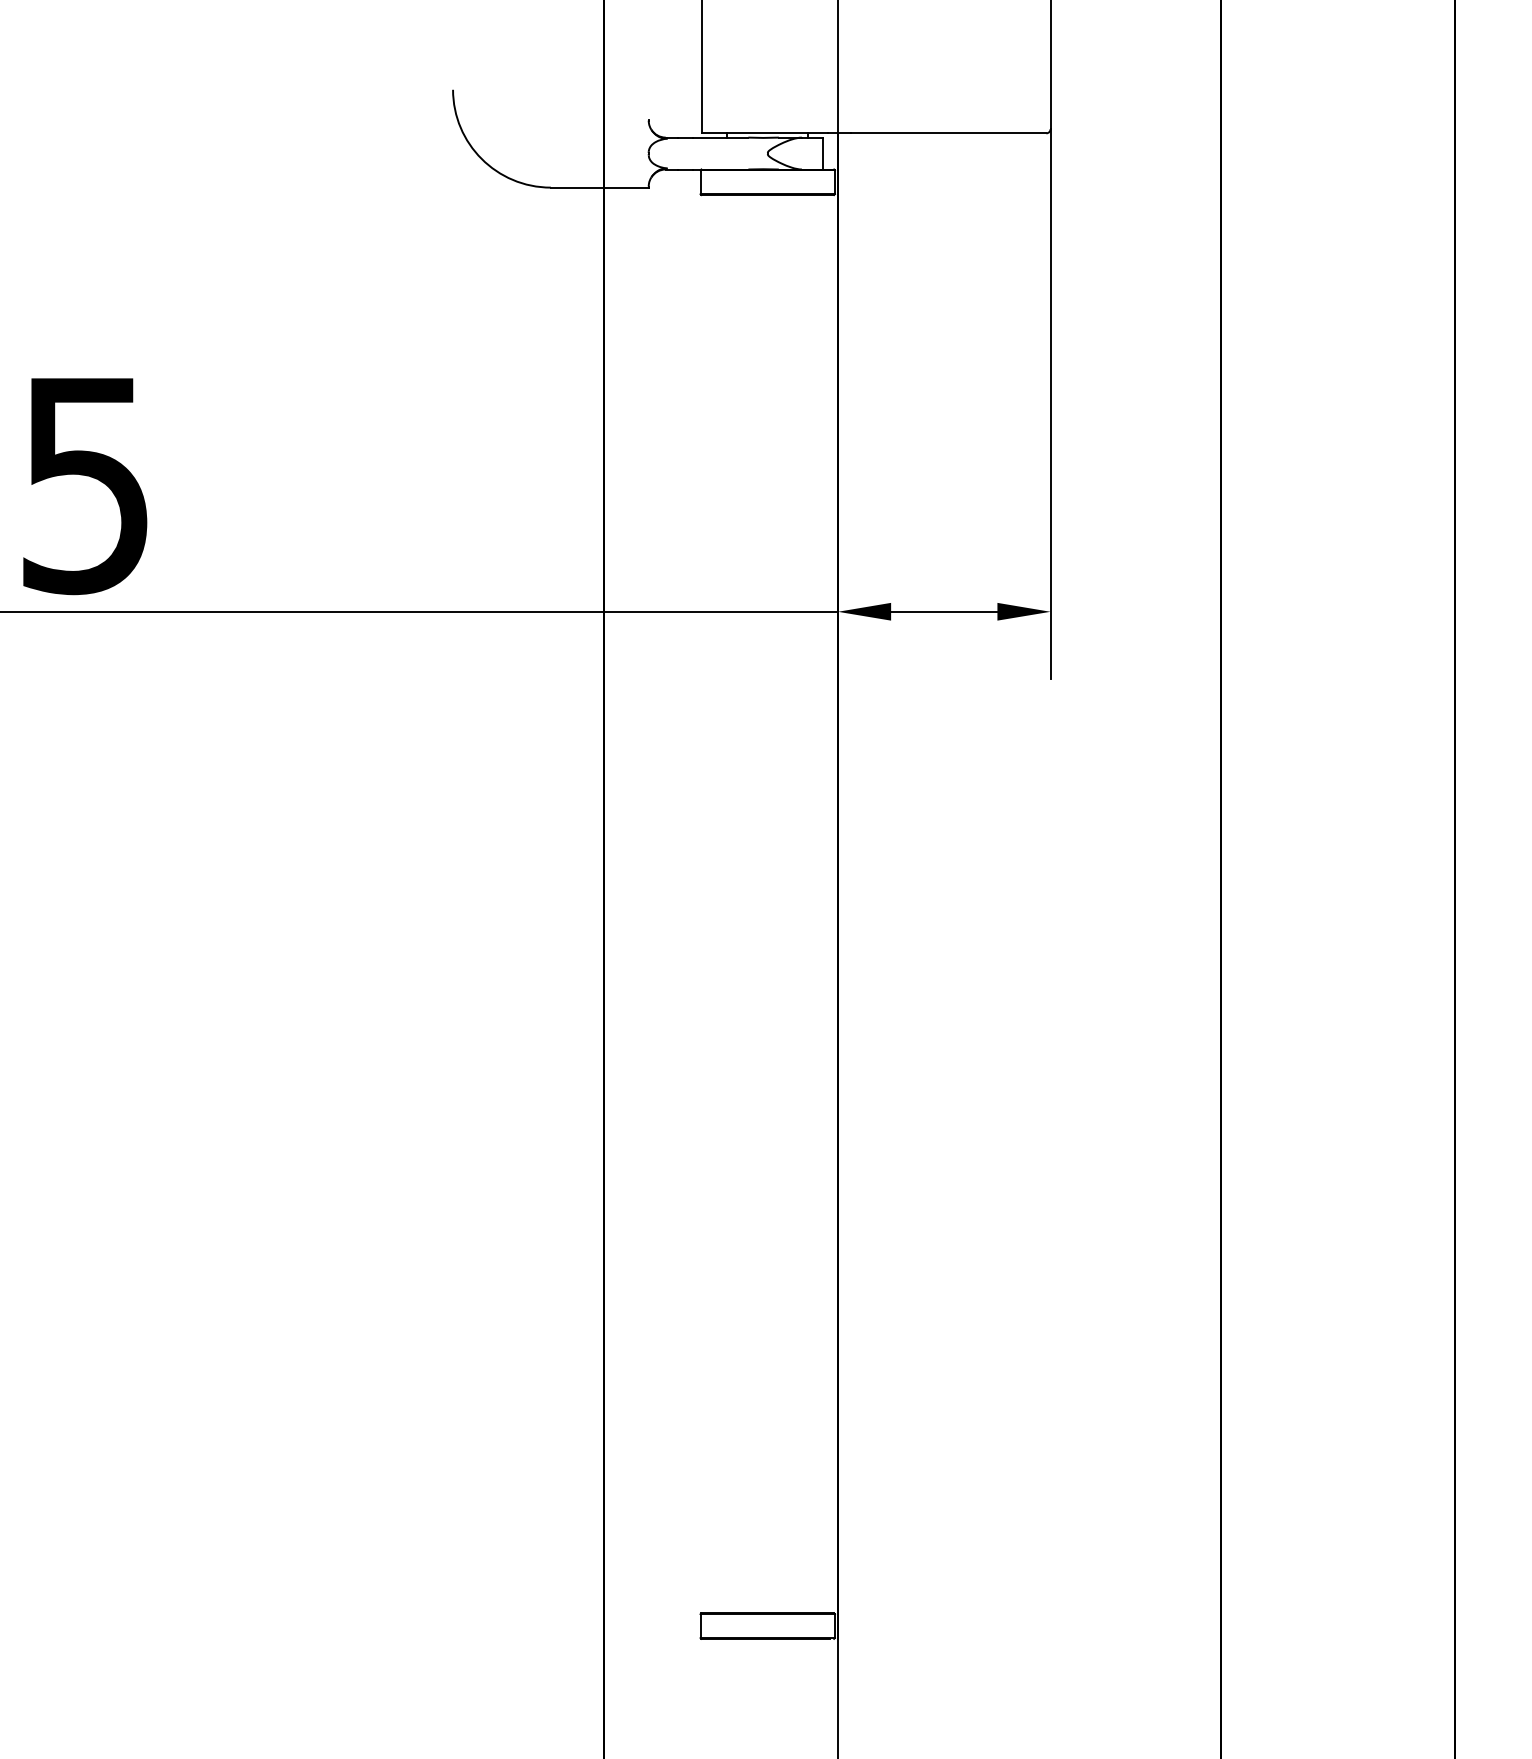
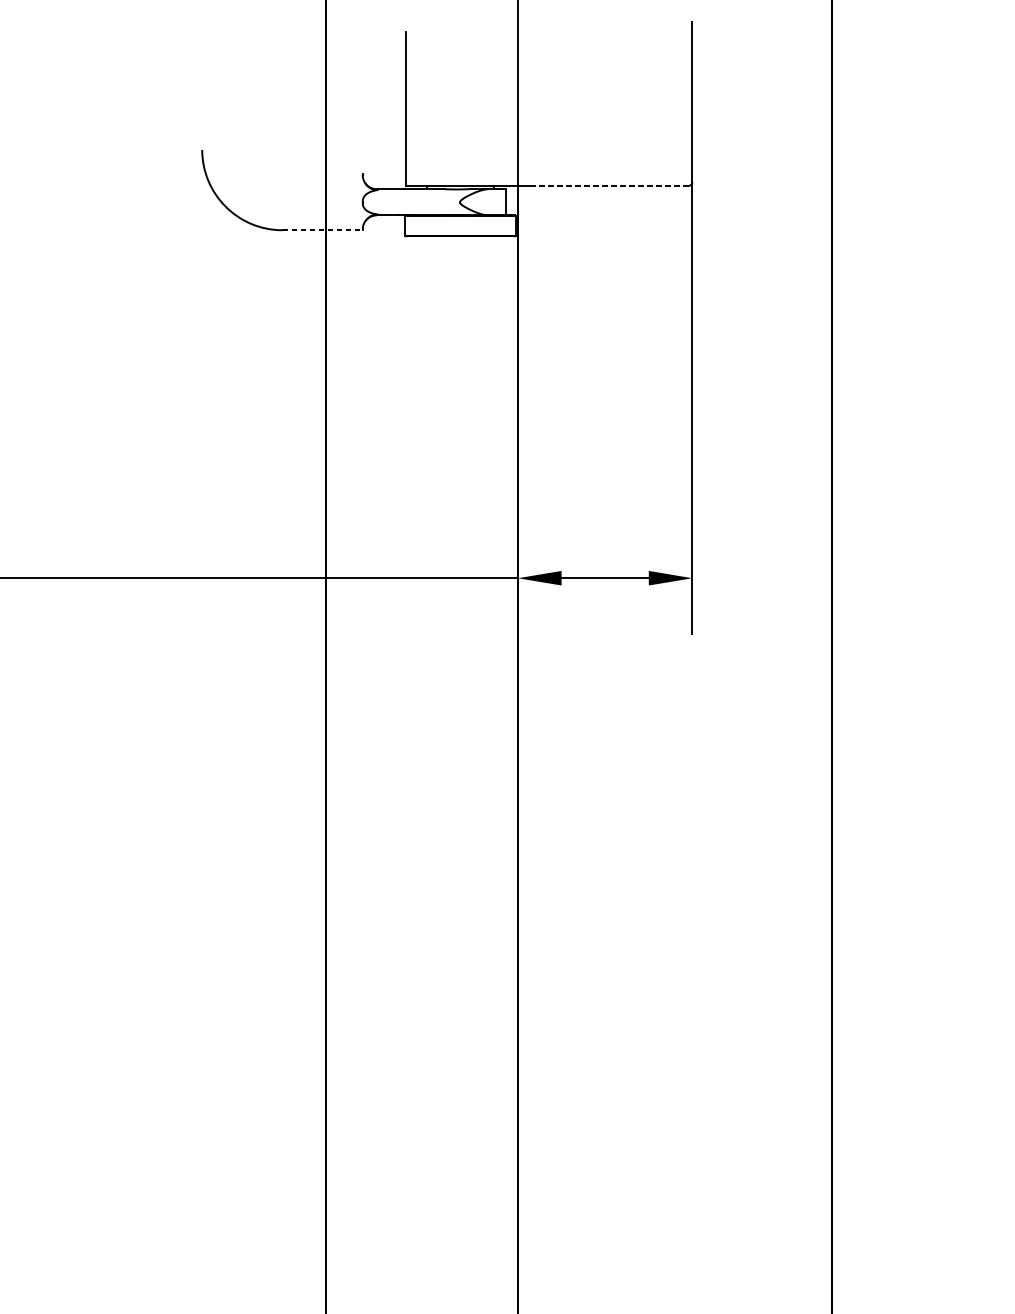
line: (948, 133) -> (608, 185), solid -> dashed
line: (599, 187) -> (322, 230), solid -> dashed

